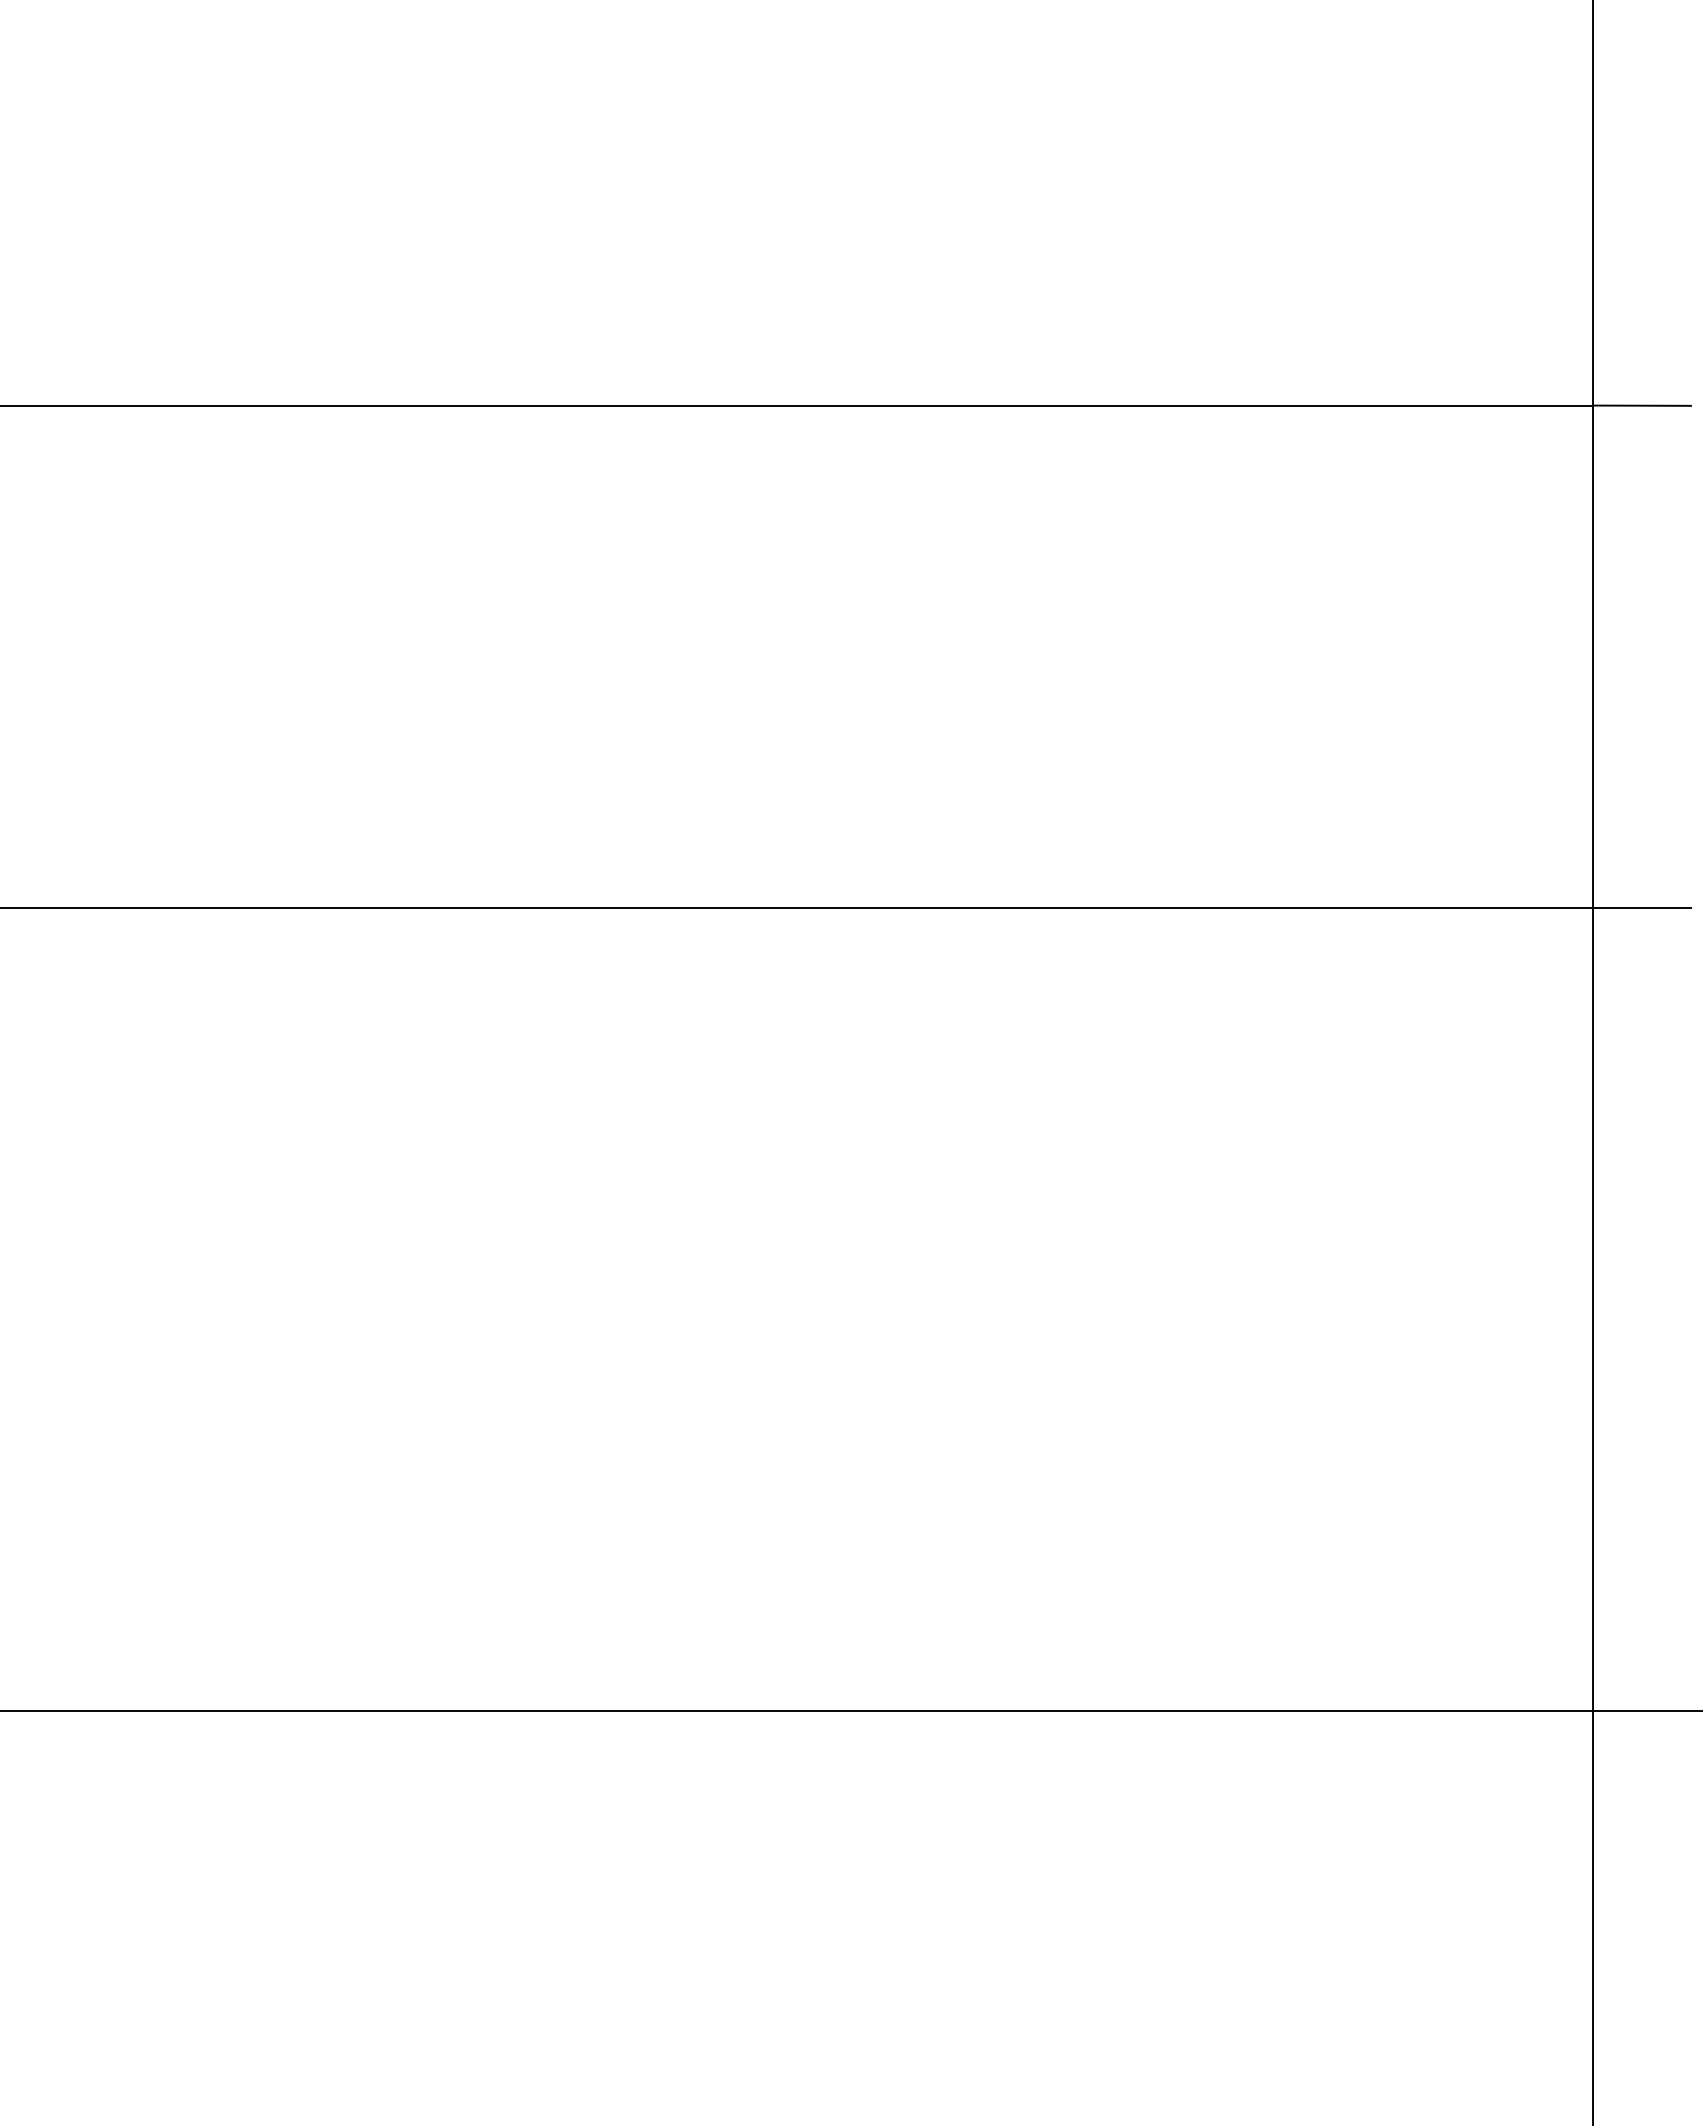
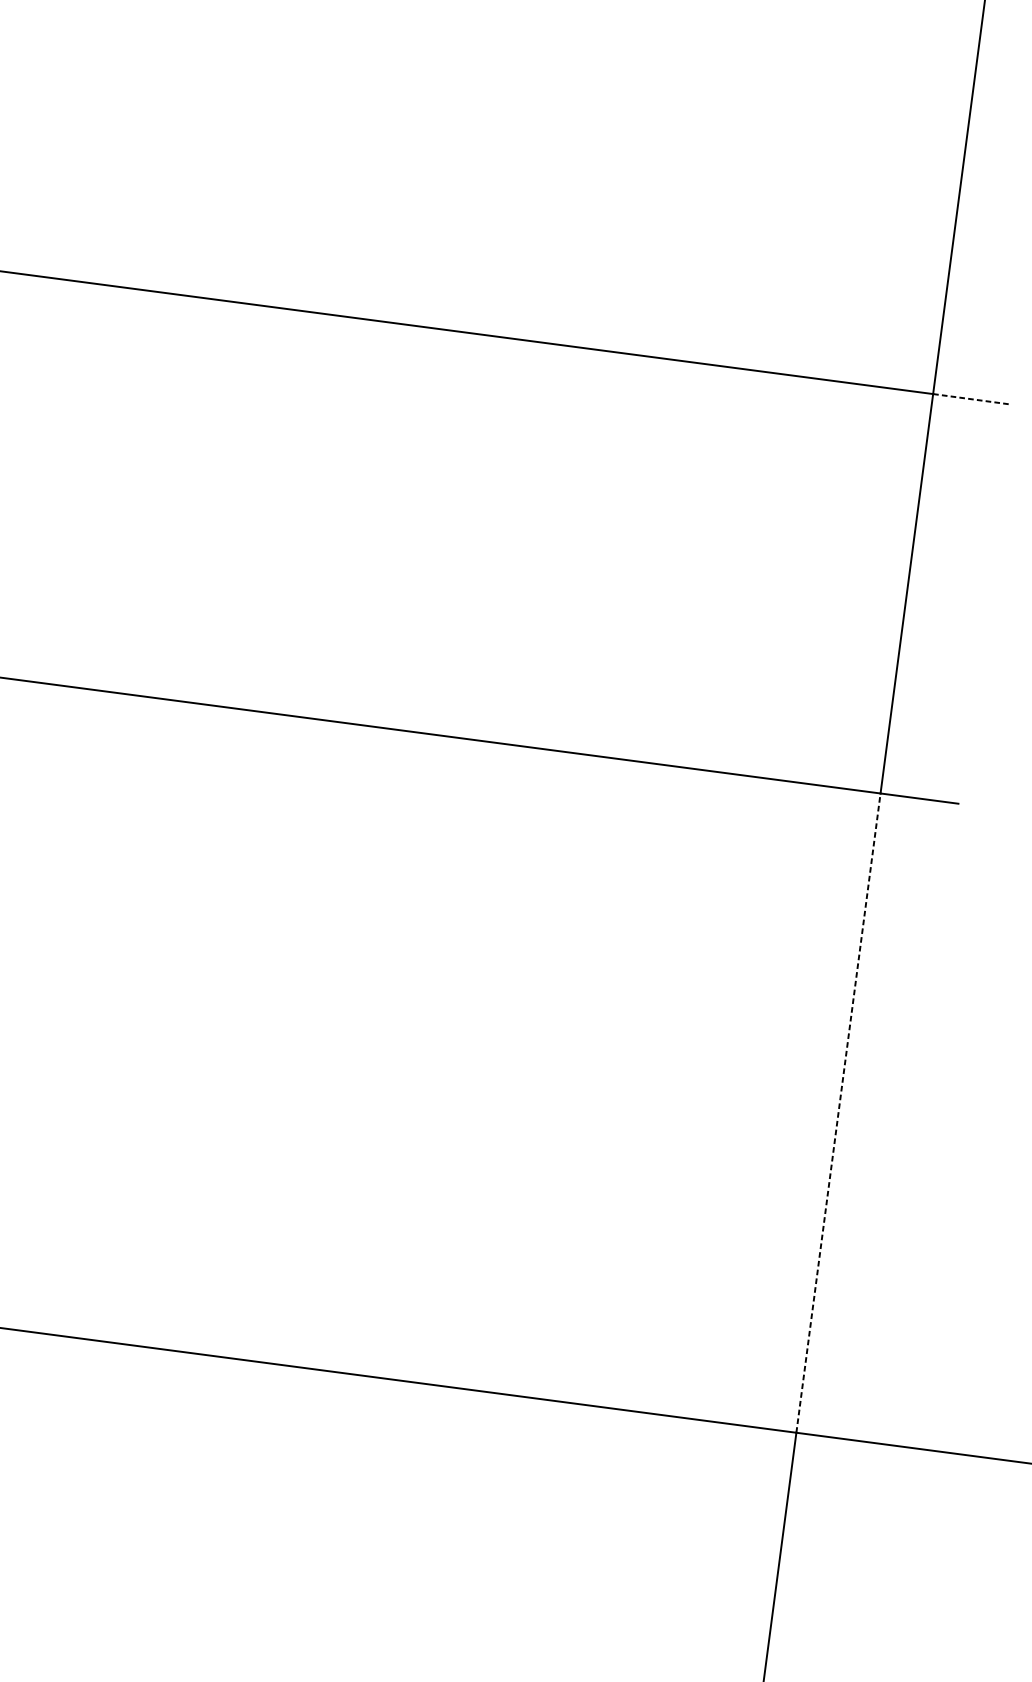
line: (1641, 405) -> (971, 399), solid -> dashed
line: (1593, 1309) -> (838, 1113), solid -> dashed

